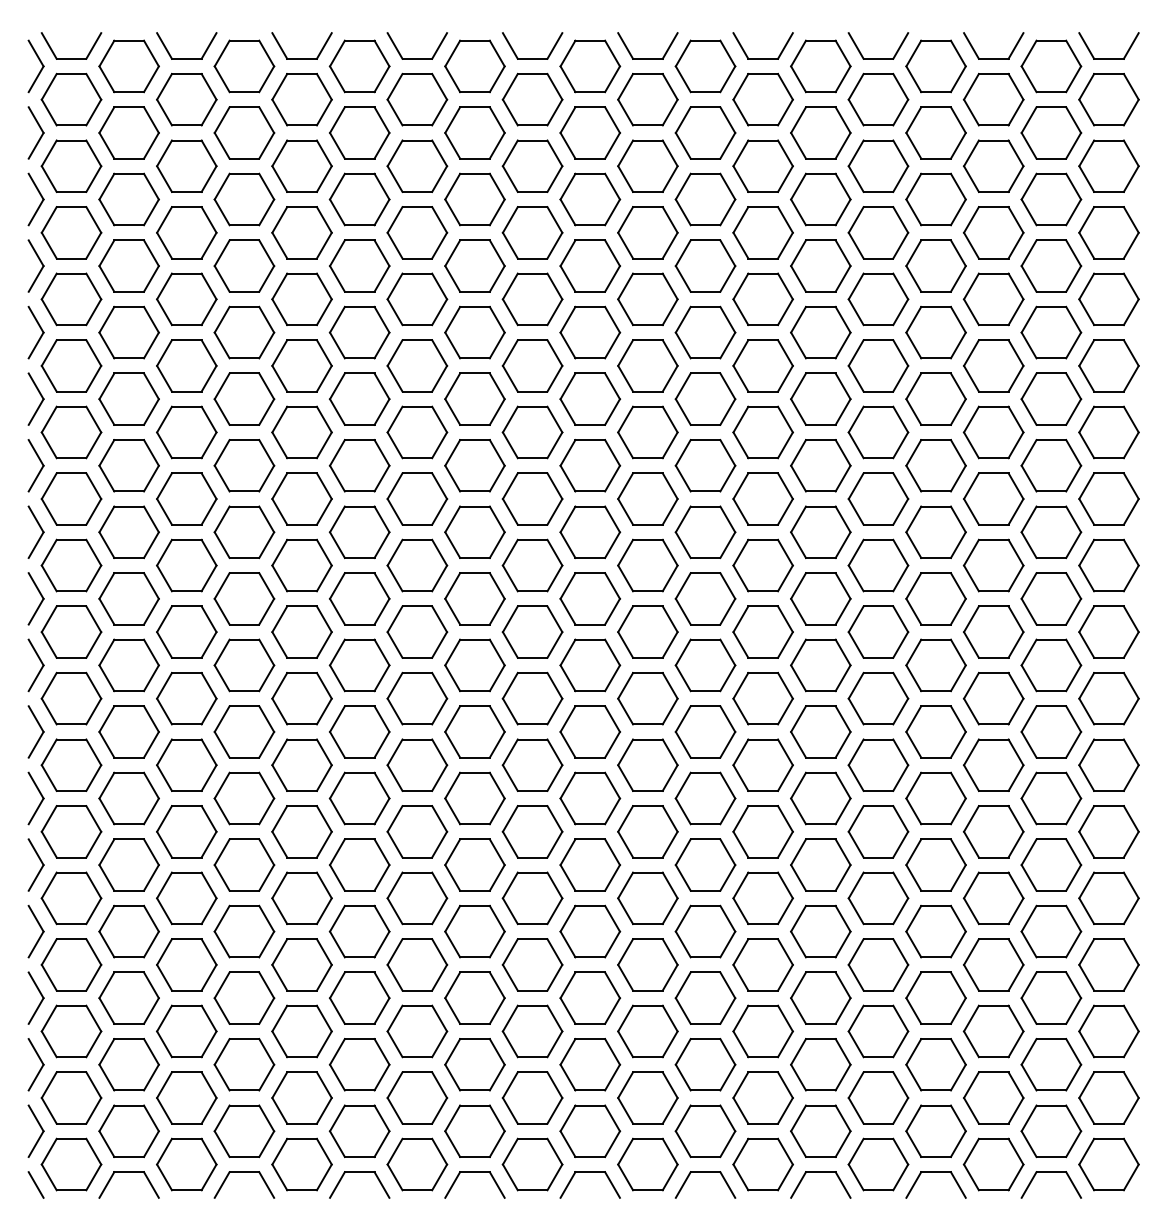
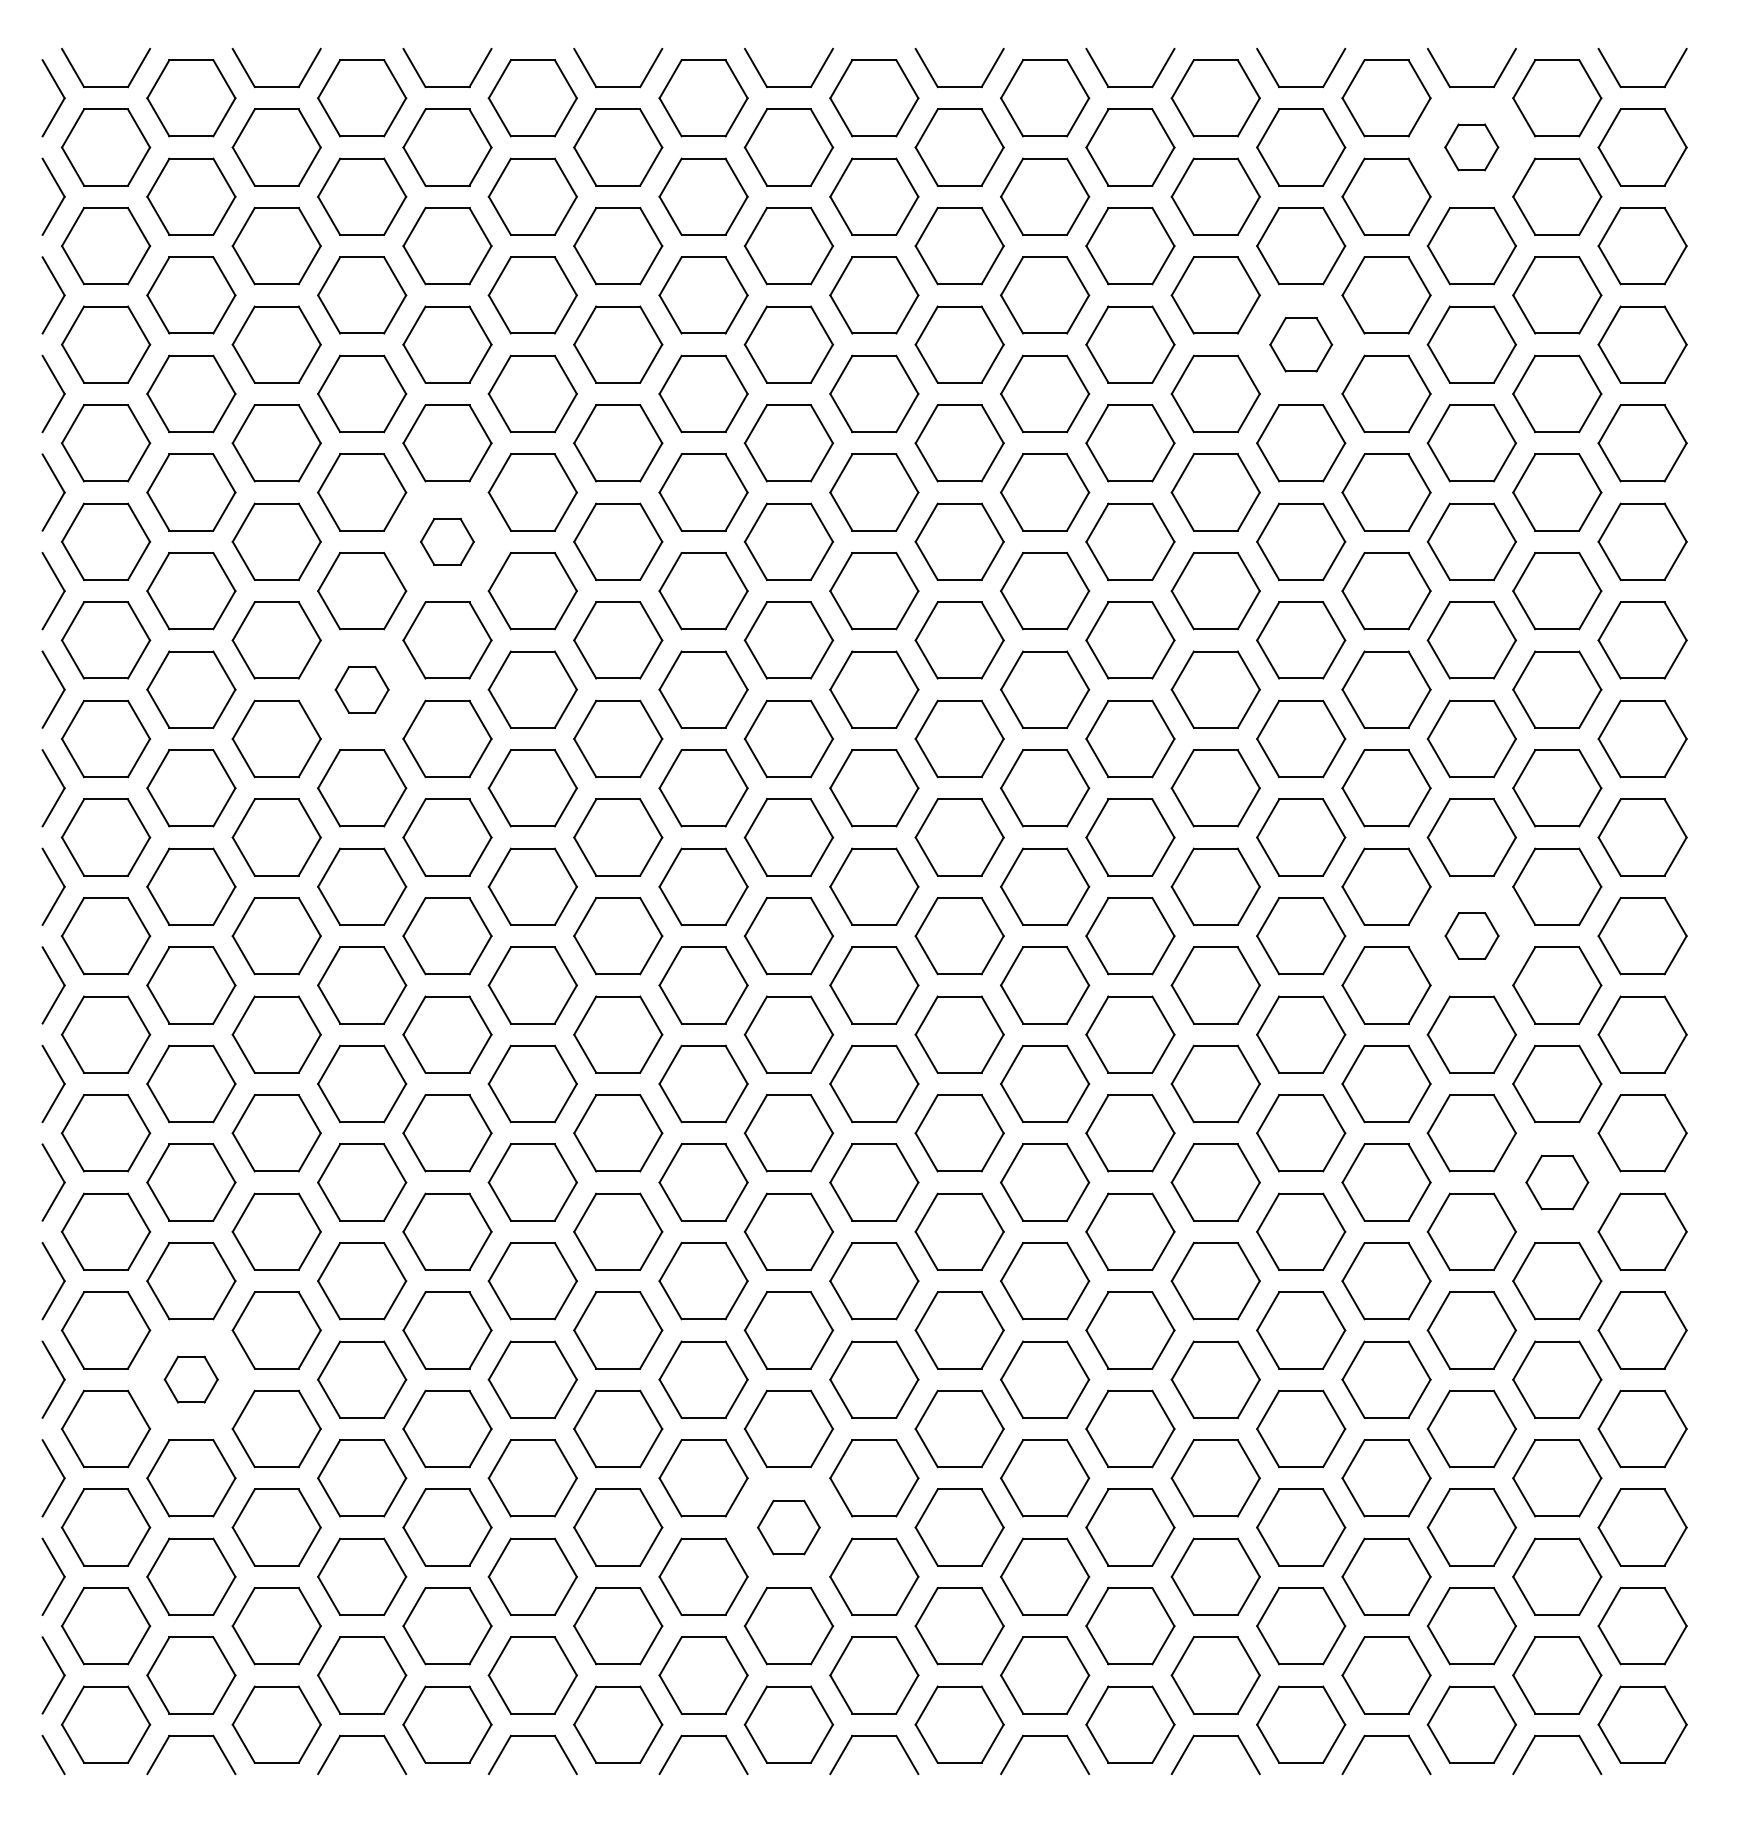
part: (993, 99) -> (1471, 147), size x0.6
part: (878, 232) -> (1301, 344), size x0.7
part: (301, 365) -> (446, 541), size x0.6
part: (244, 465) -> (362, 689), size x0.6
part: (993, 631) -> (1471, 935), size x0.6
part: (1051, 798) -> (1557, 1182), size x0.7
part: (128, 931) -> (190, 1379), size x0.6
part: (532, 1031) -> (788, 1527), size x0.7

